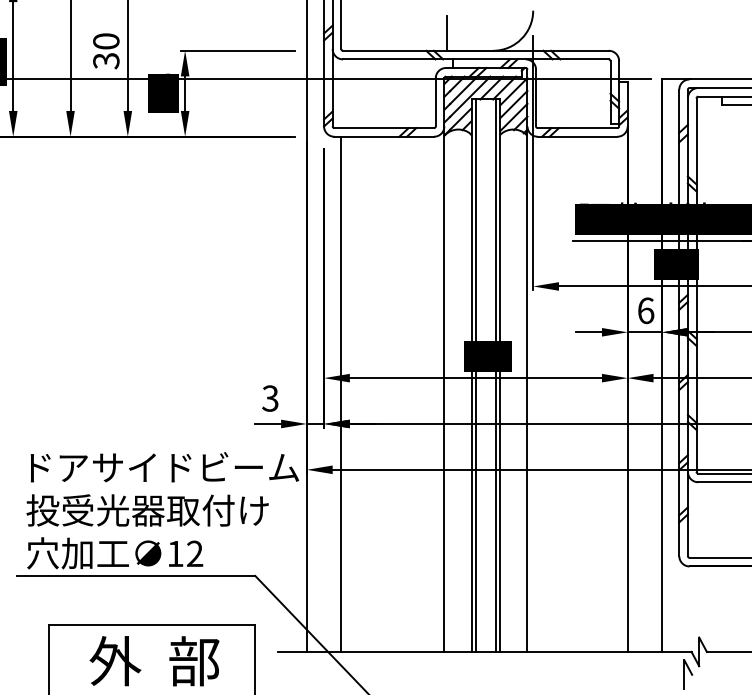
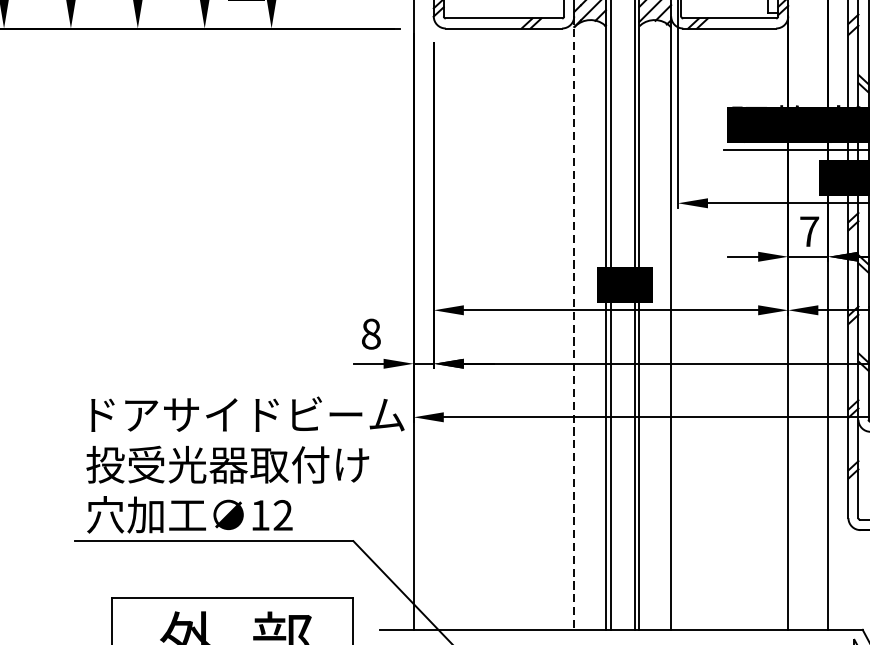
text: (646, 310) -> (810, 231), 6 -> 7
line: (444, 389) -> (574, 323), solid -> dashed
line: (341, 393) -> (454, 328), removed
text: (270, 398) -> (371, 334), 3 -> 8

